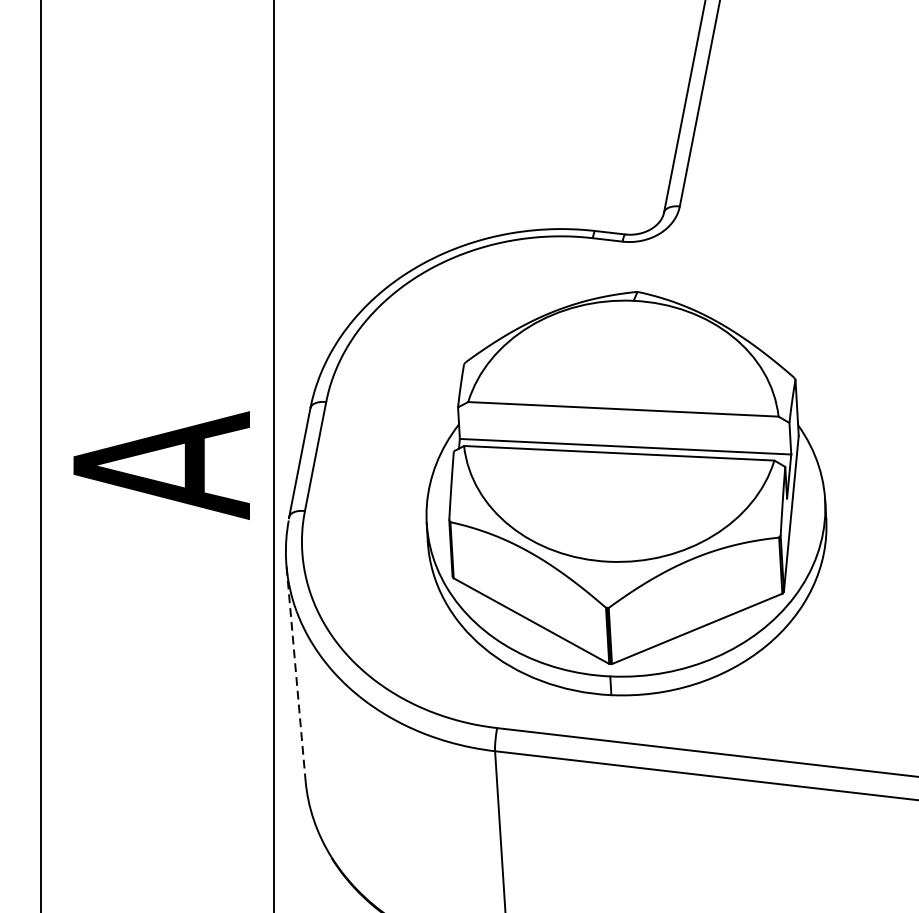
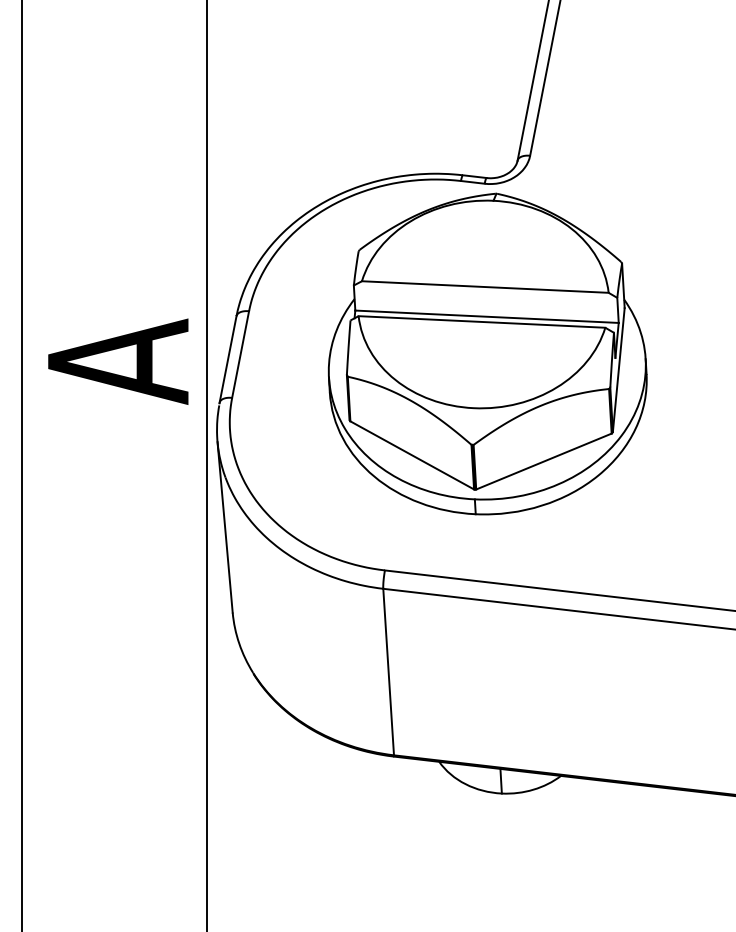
part: (626, 492) -> (487, 353), moved
line: (296, 674) -> (225, 527), dashed -> solid

